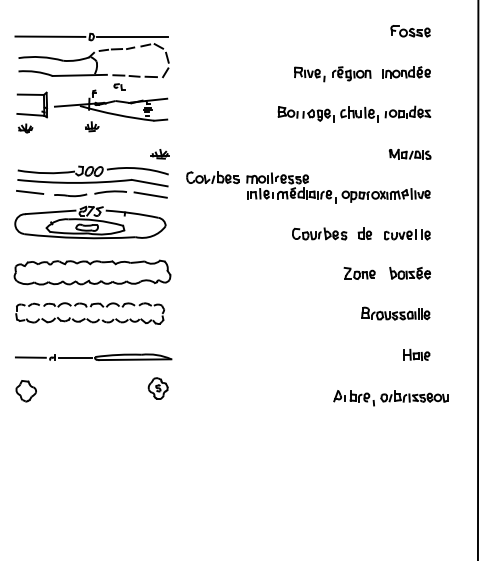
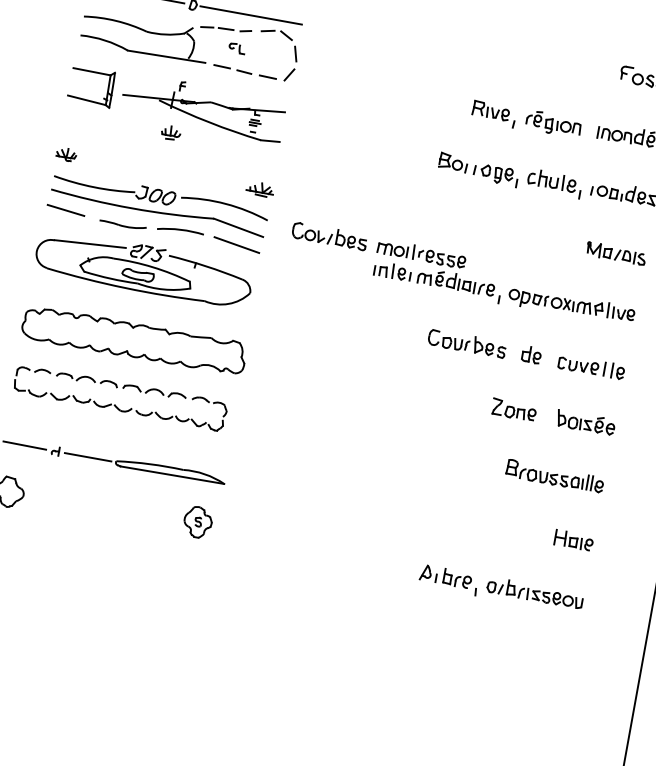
part: (119, 86) -> (236, 47), moved
part: (25, 128) -> (66, 154), moved
part: (390, 398) -> (500, 589), moved

